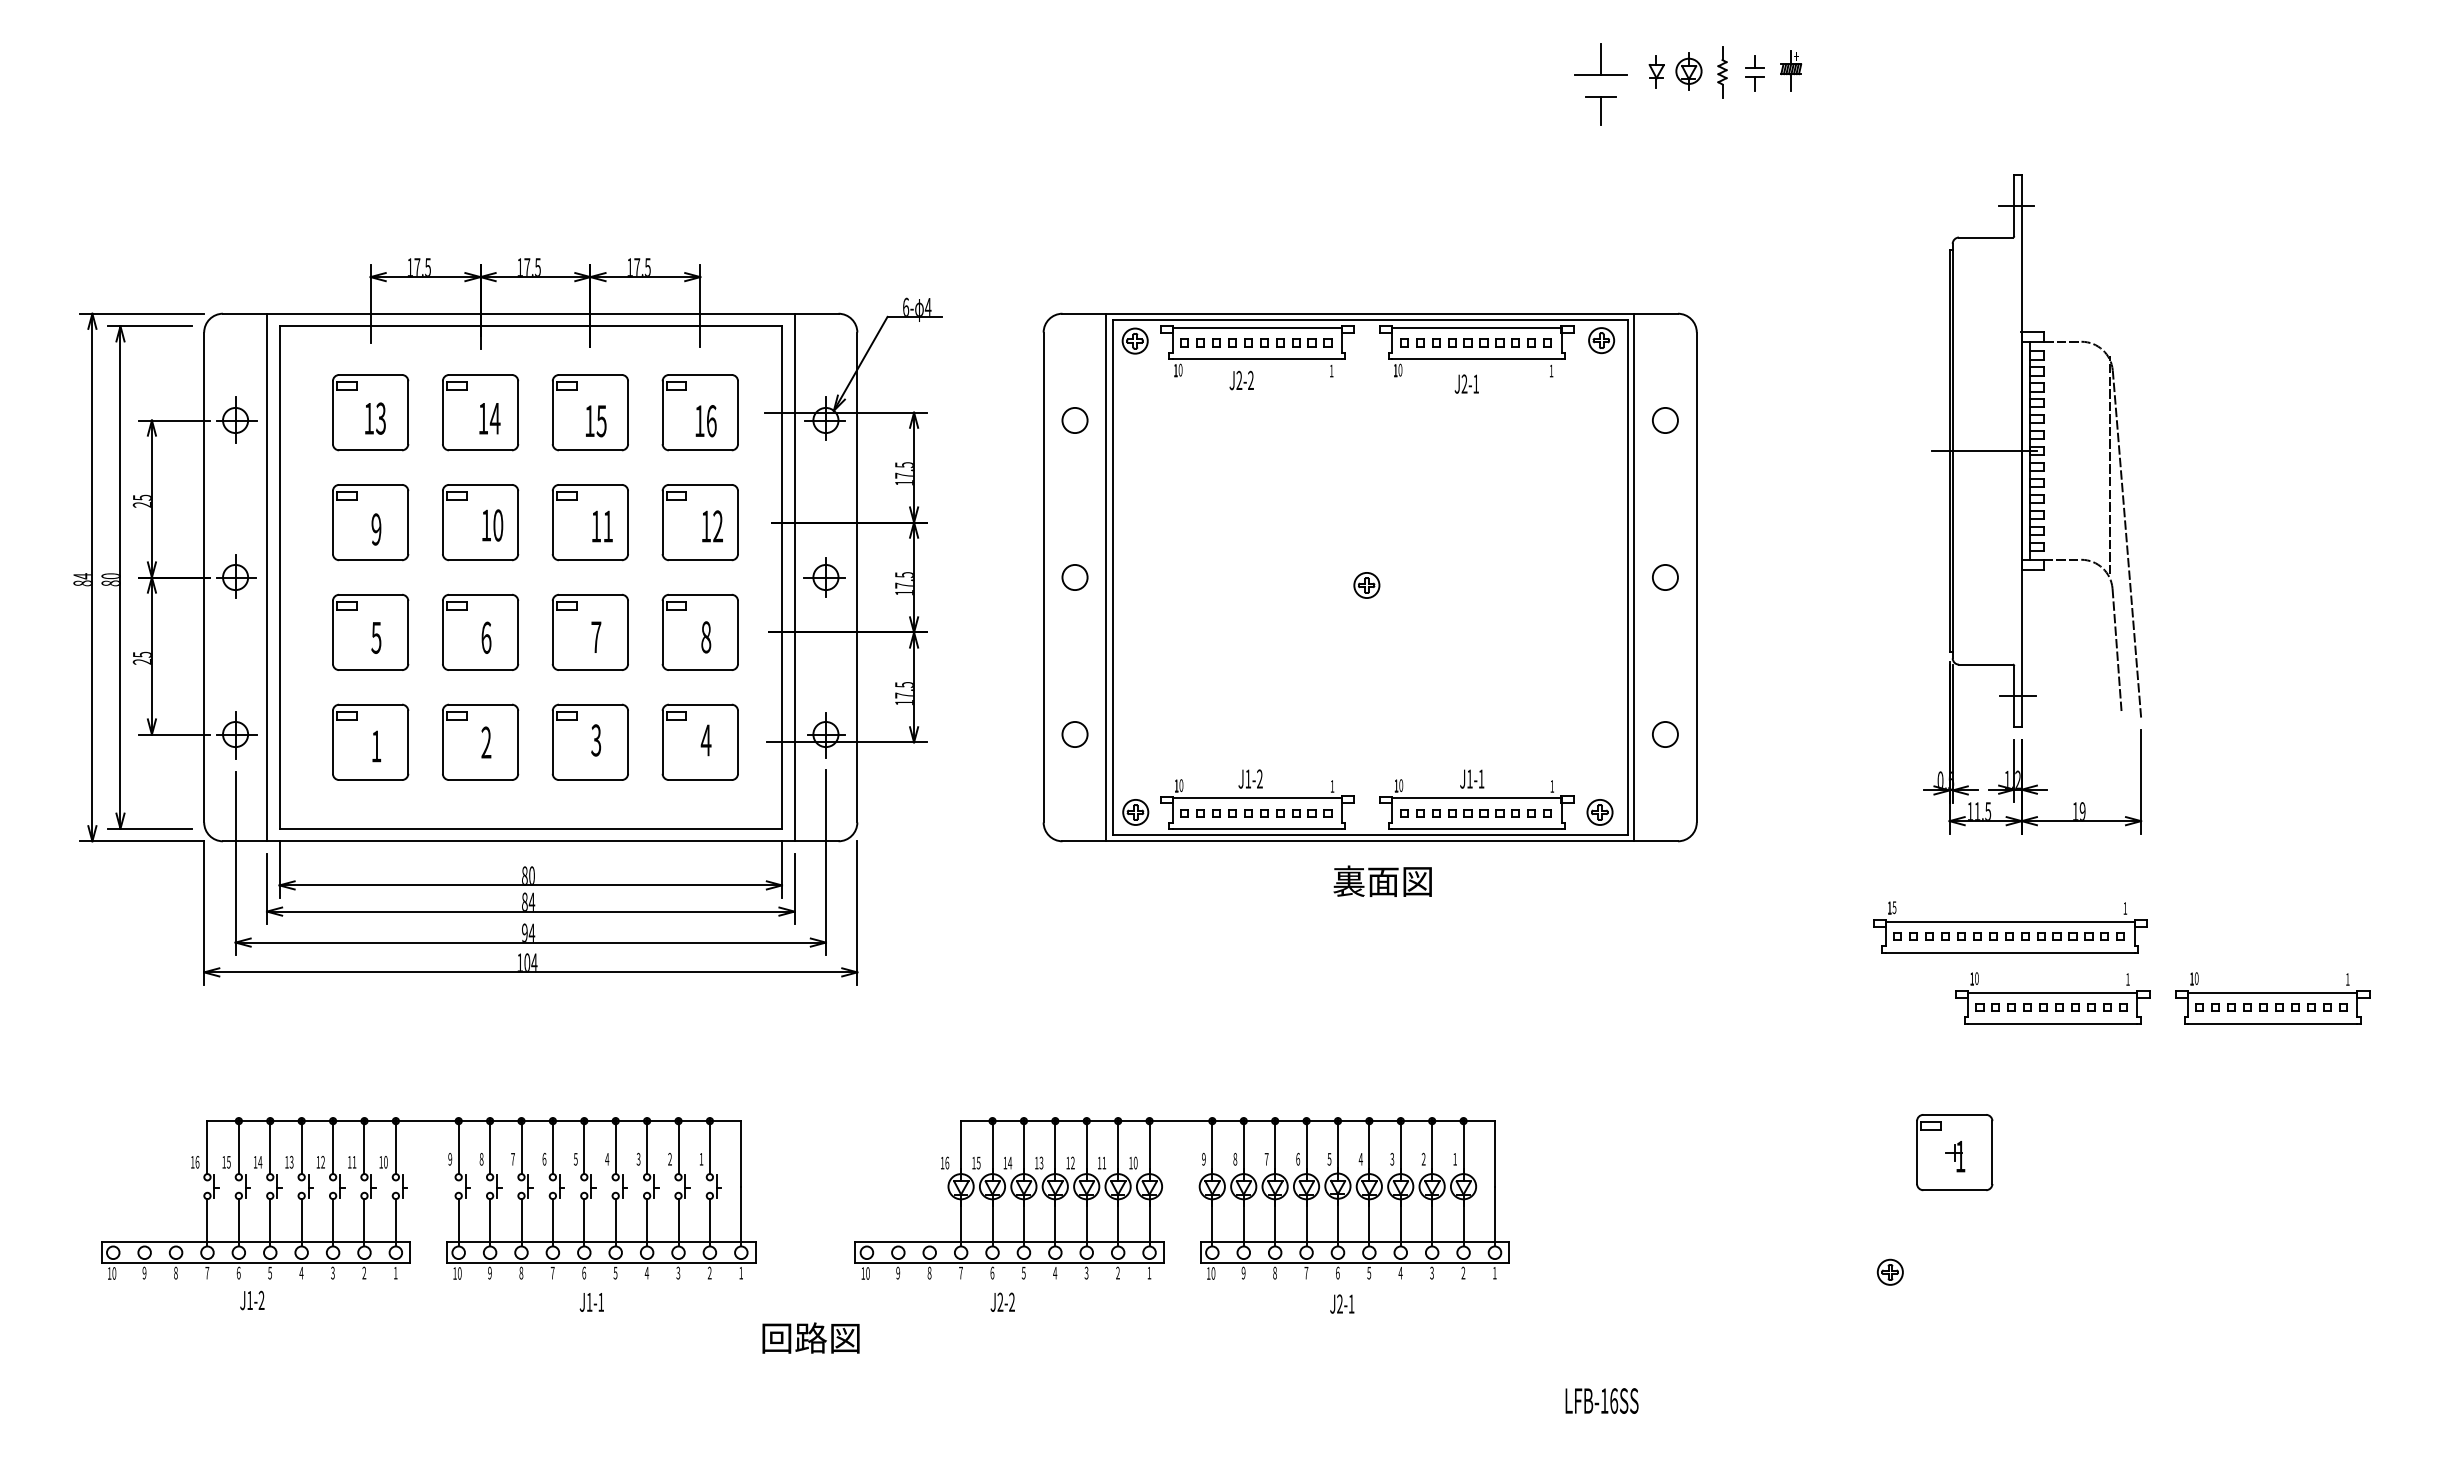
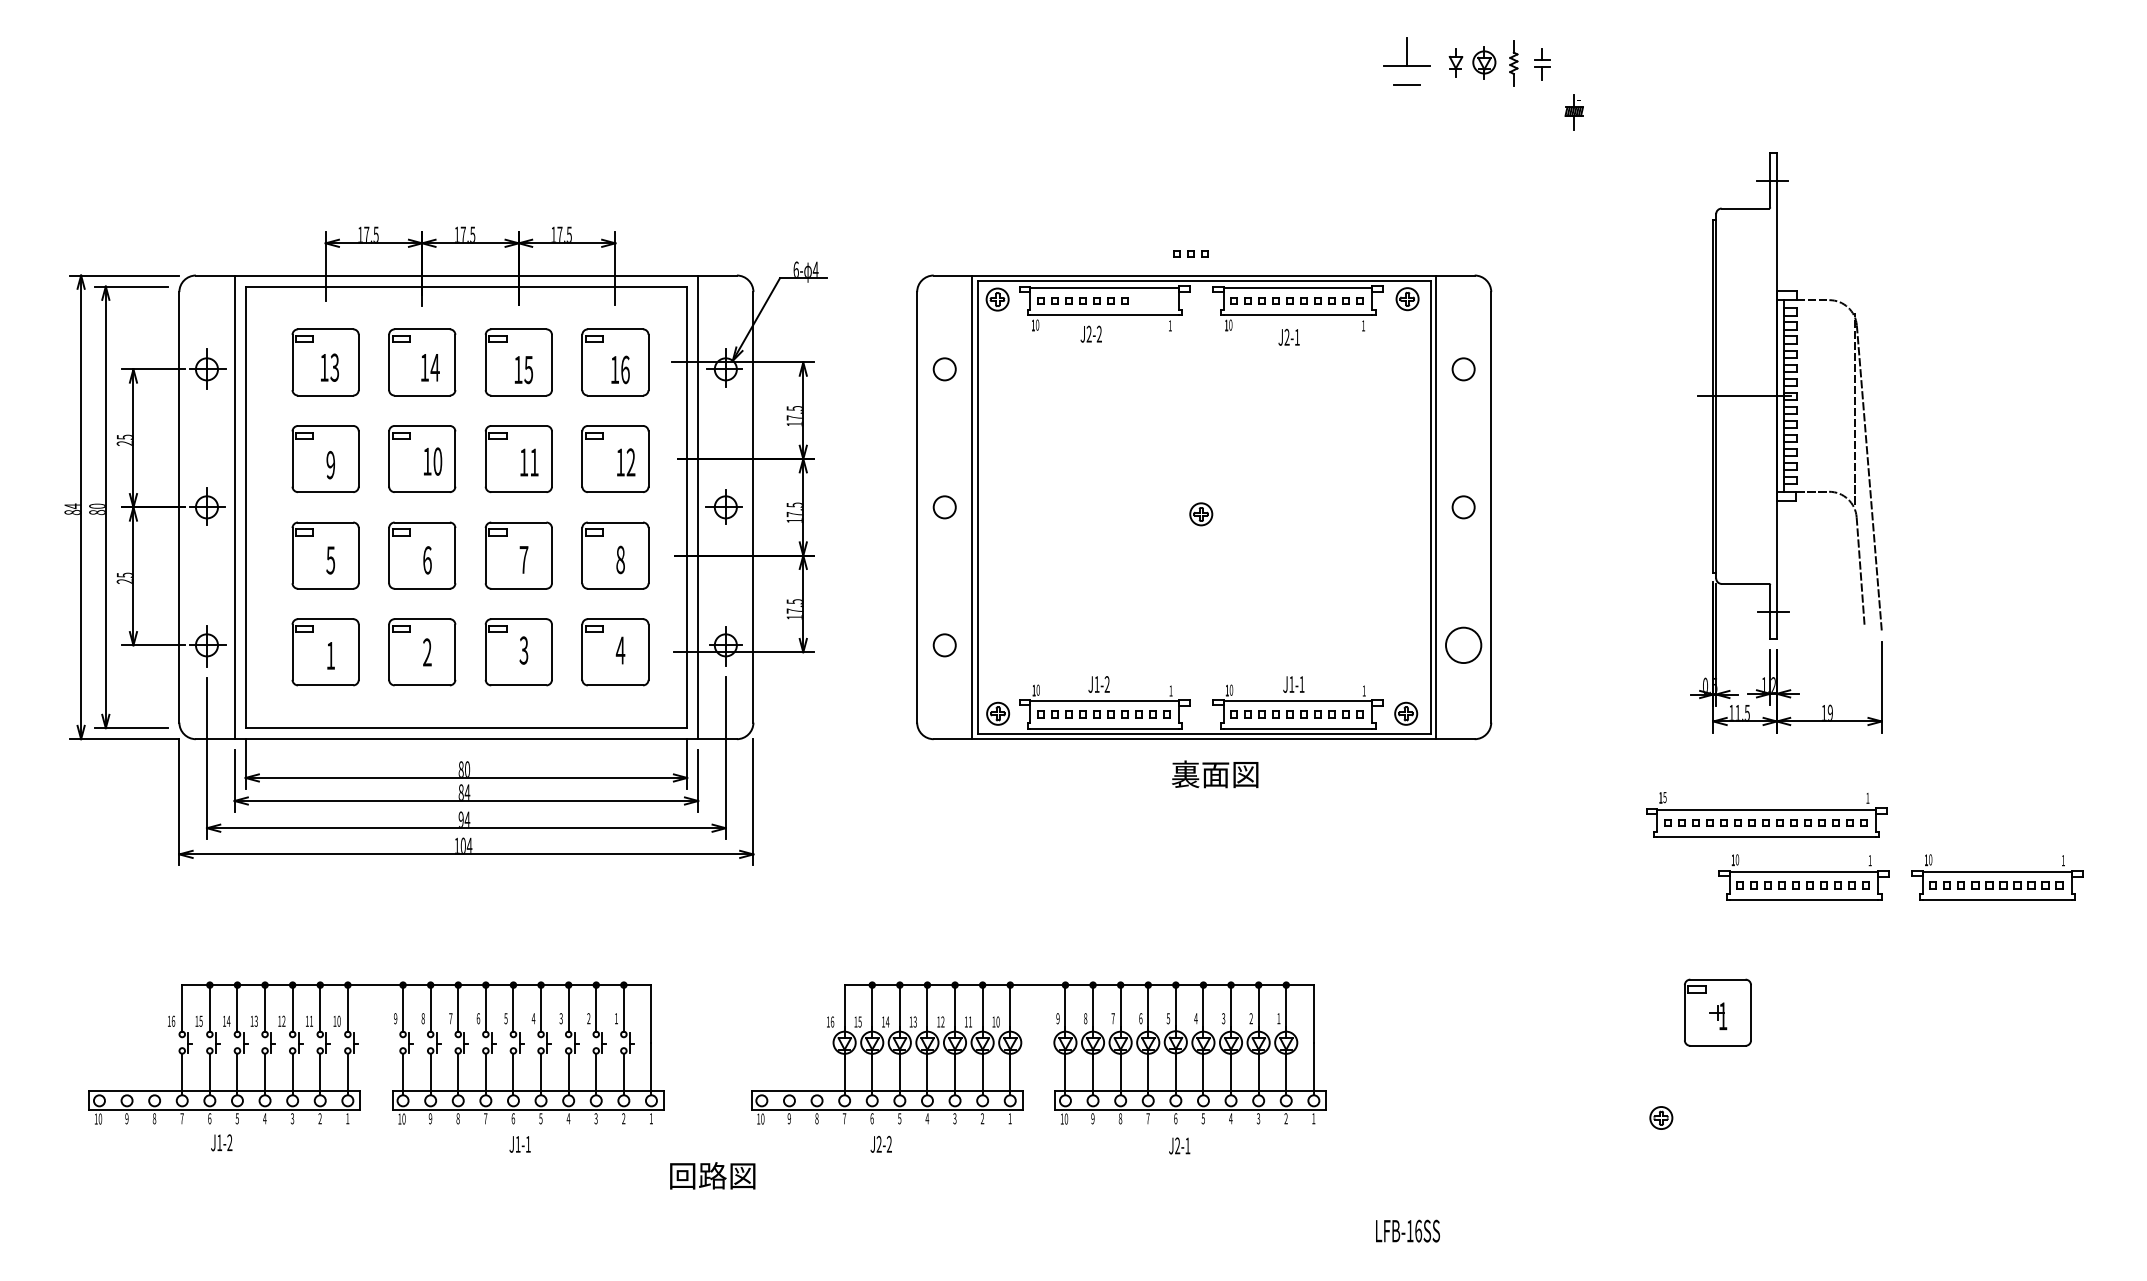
part: (1791, 70) -> (1574, 112), moved
line: (1600, 110) -> (1406, 96), removed
part: (1312, 342) -> (1191, 253), moved
circle: (1664, 734) -> (1462, 645), size x1.6

